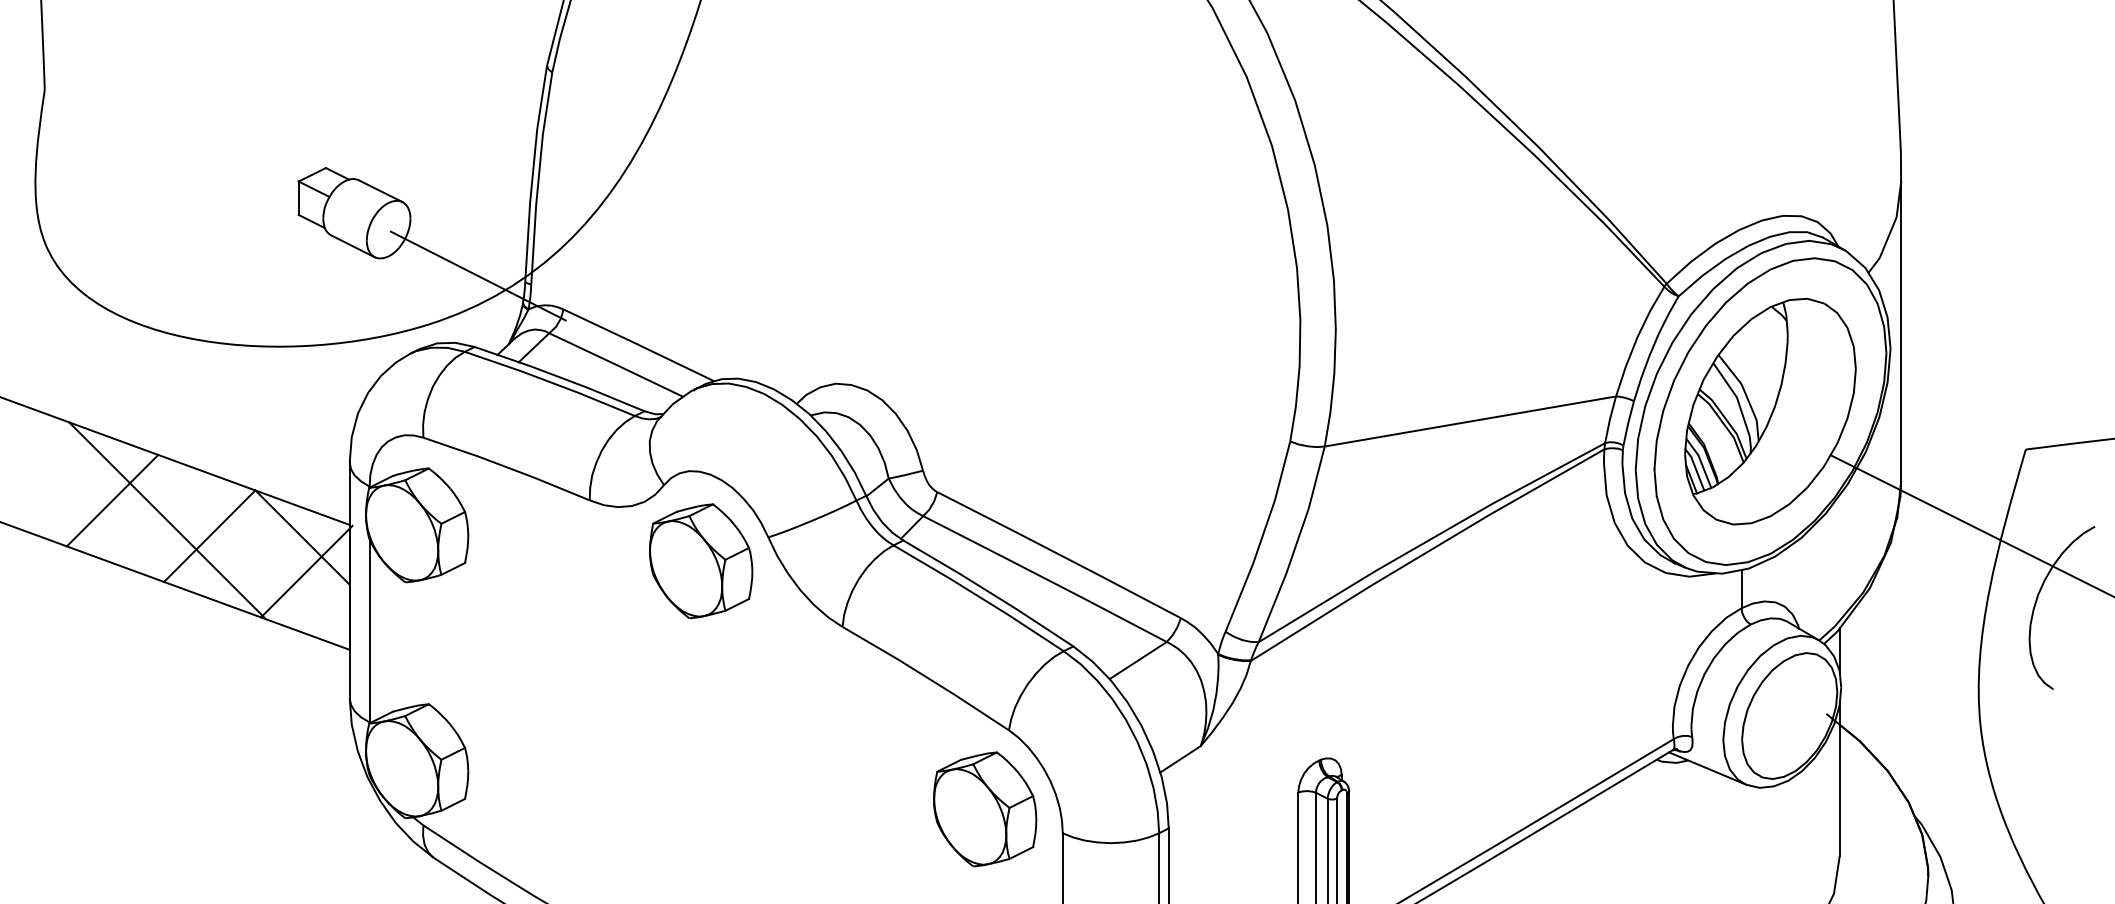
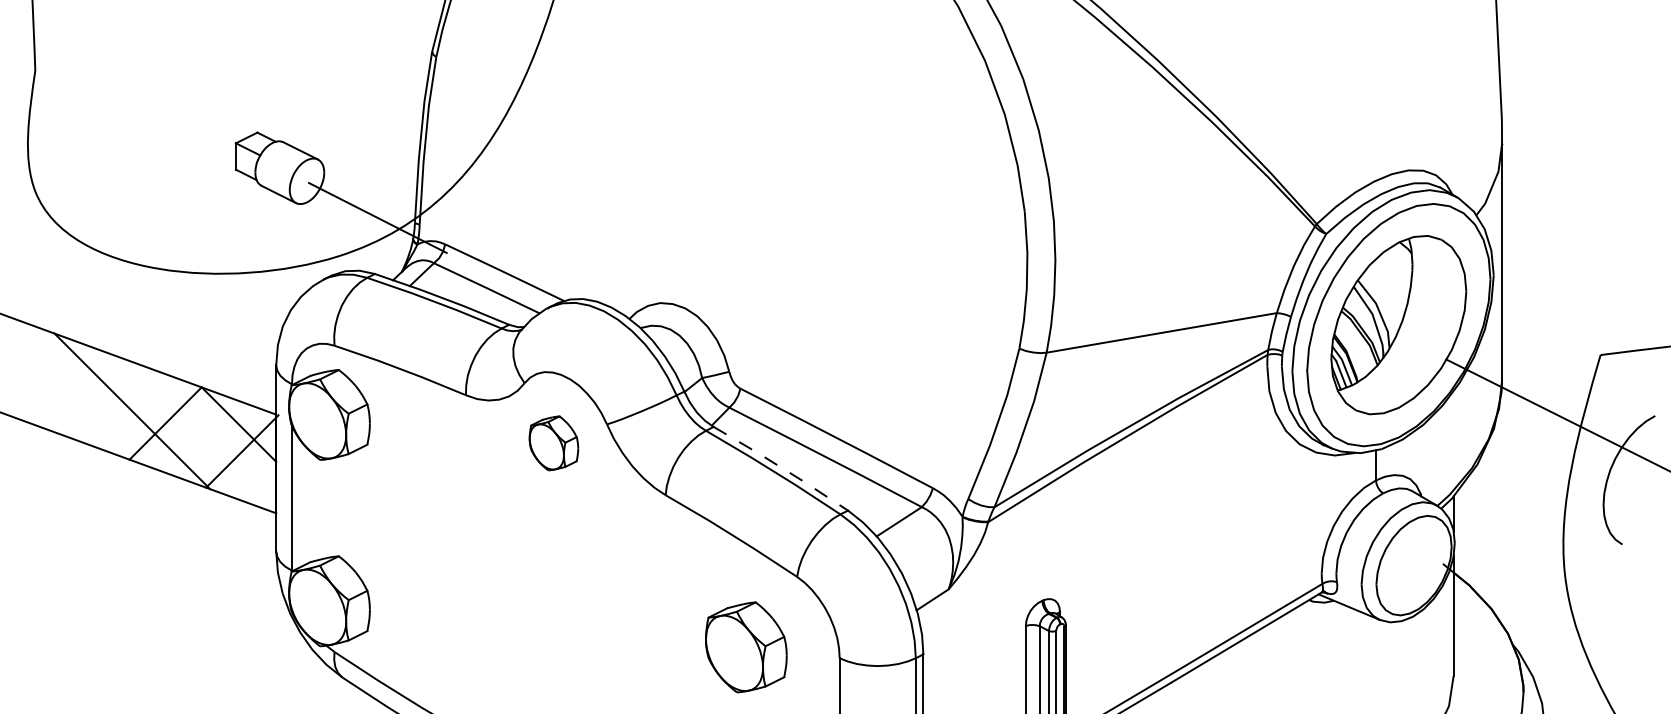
line: (112, 500) -> (88, 395), removed
part: (700, 561) -> (553, 443), size x0.6
line: (989, 591) -> (781, 467), solid -> dashed
part: (985, 809) -> (746, 647), moved

